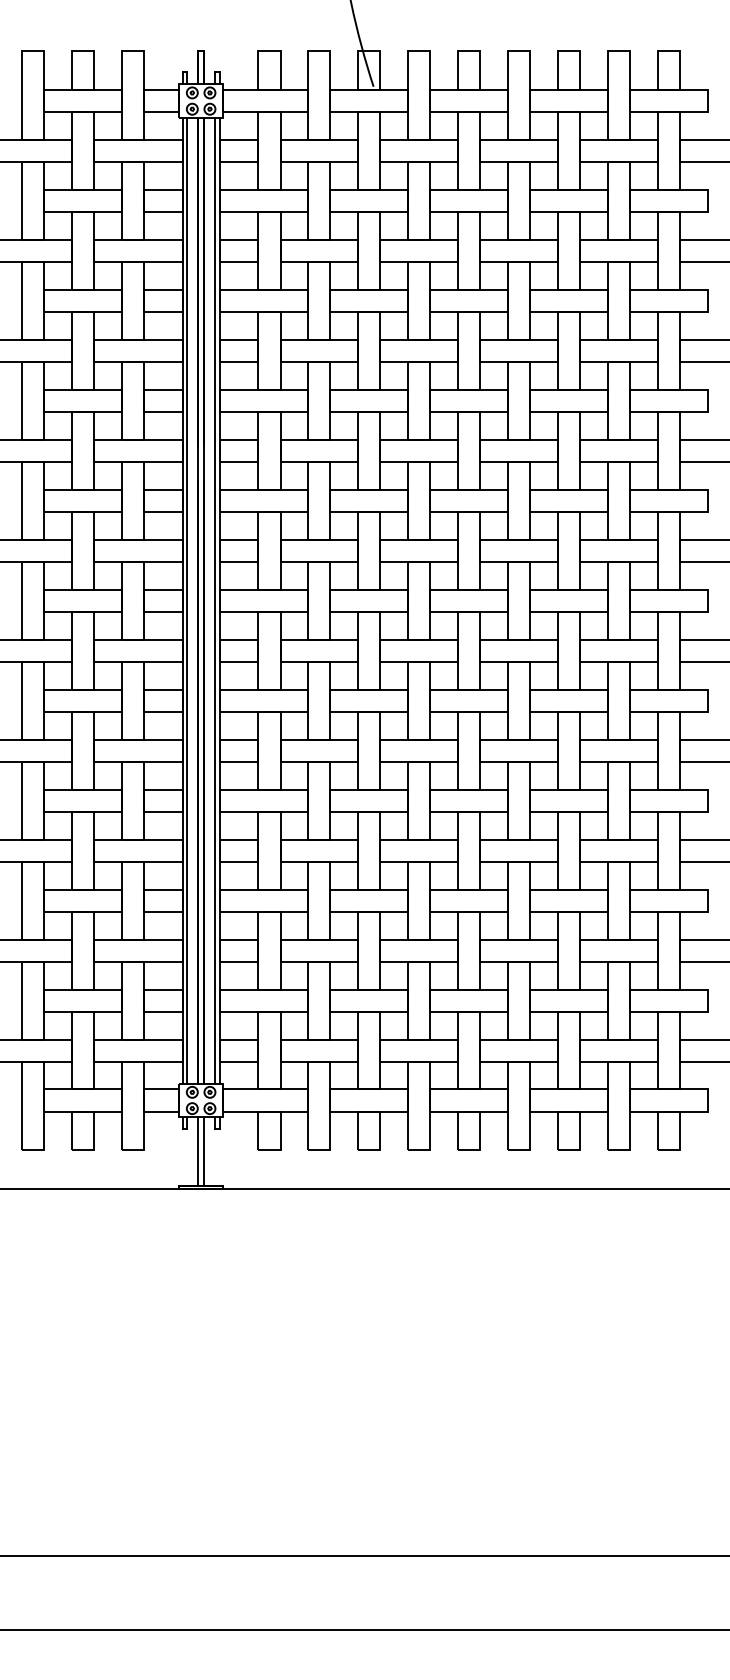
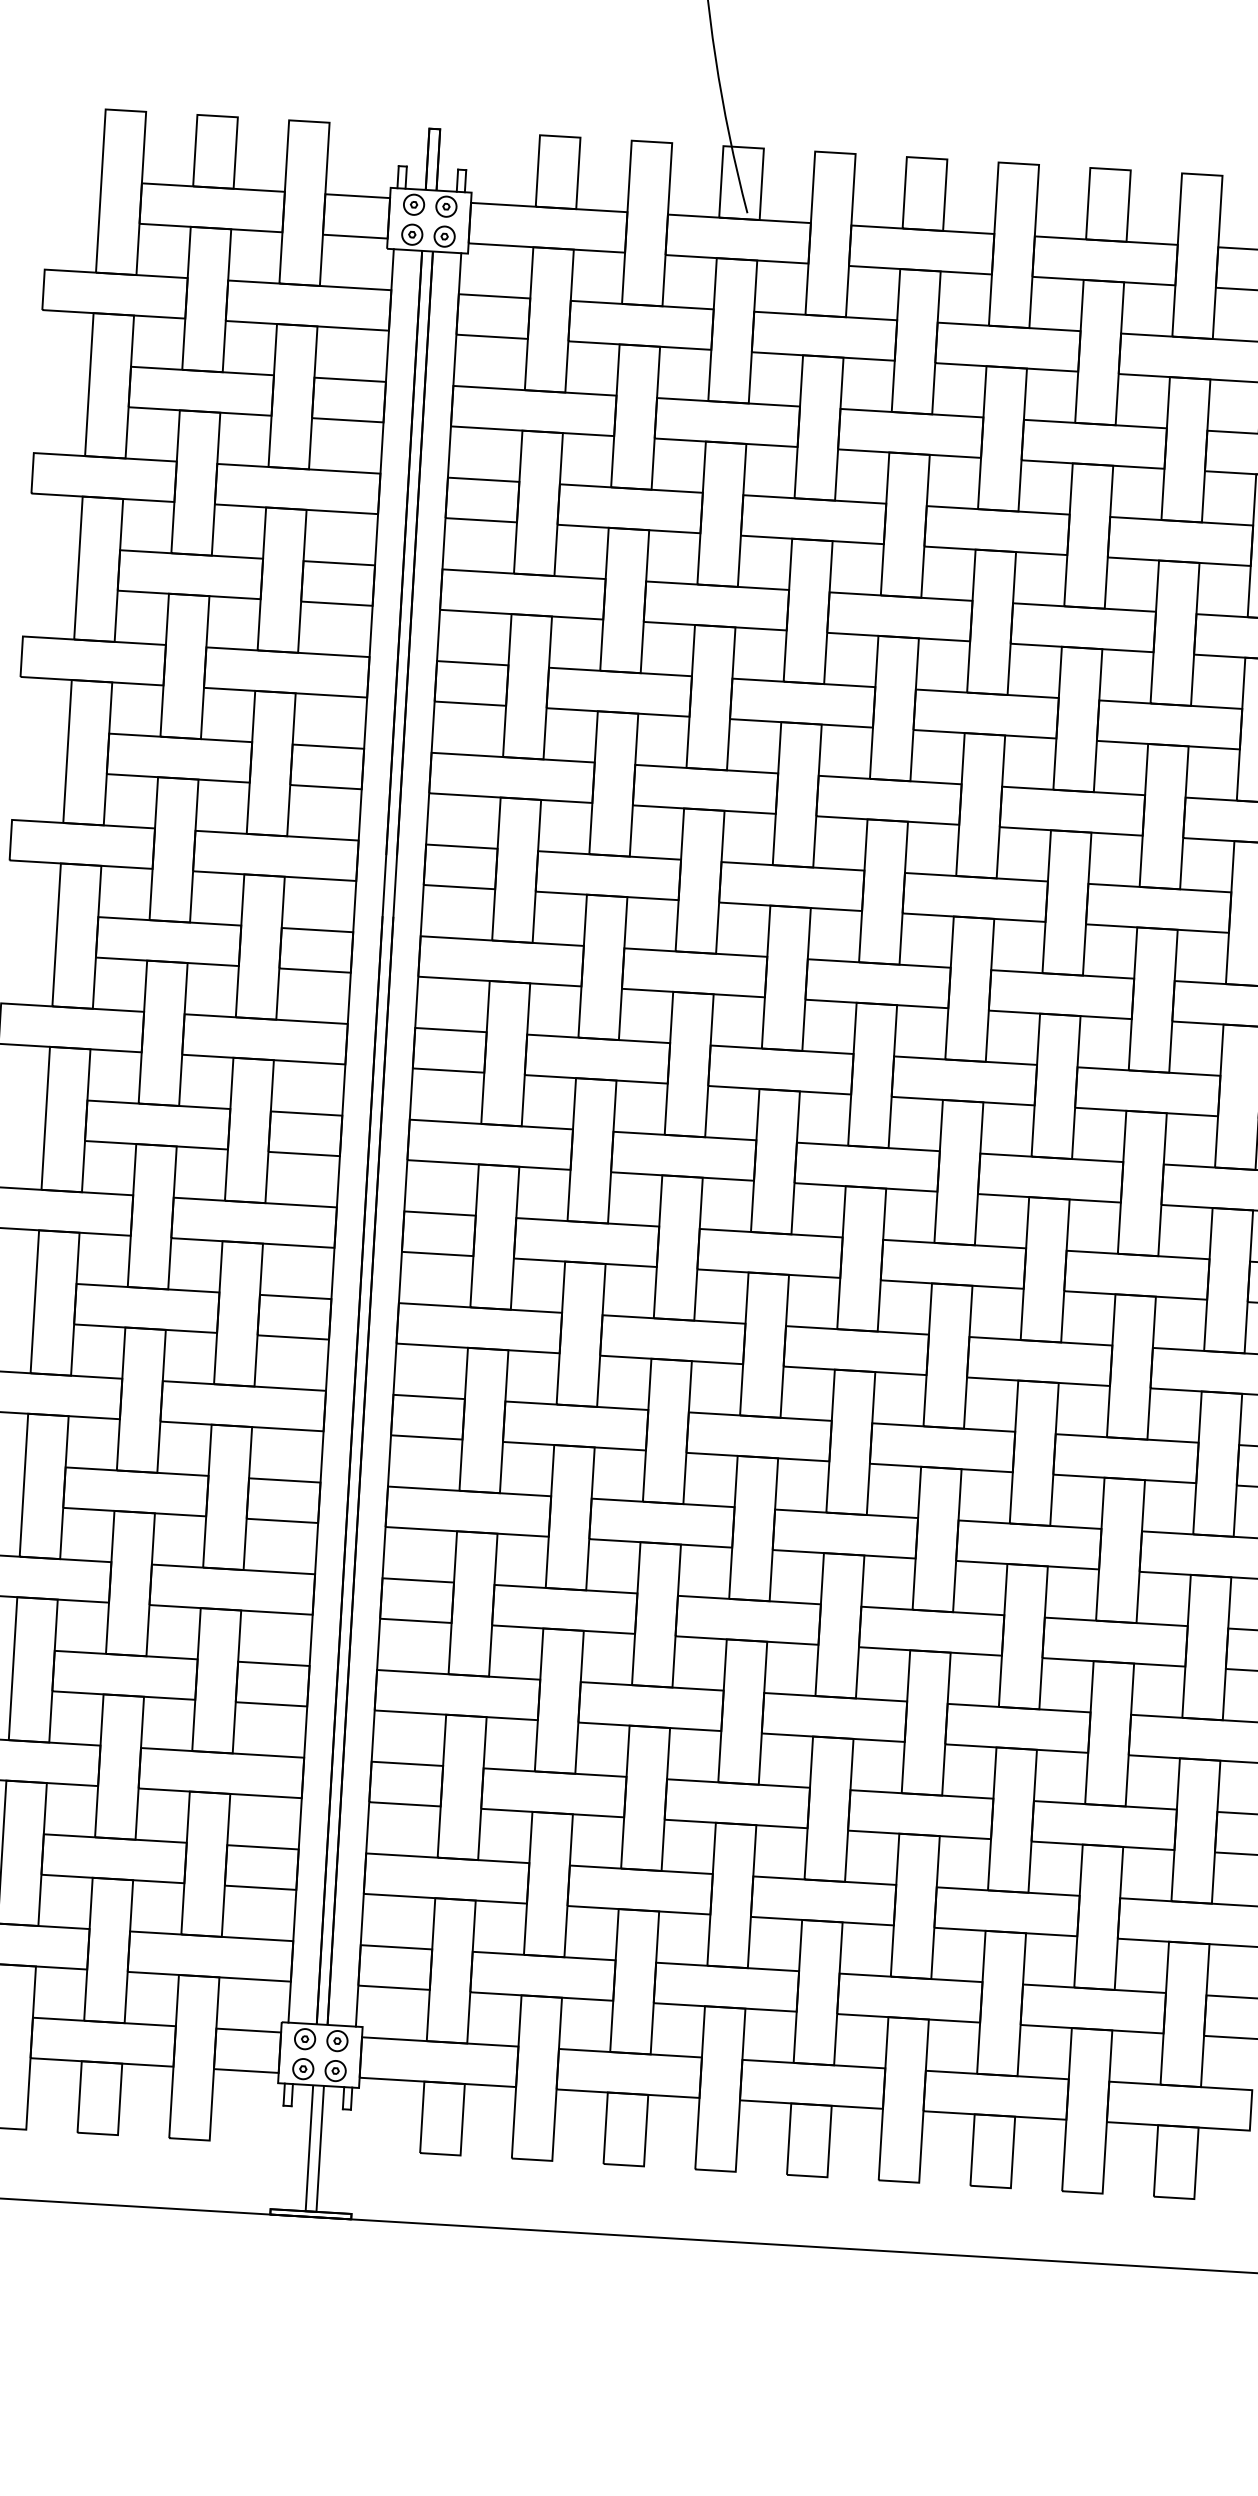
line: (187, 600) -> (349, 1135), removed
line: (215, 600) -> (401, 1138), removed

